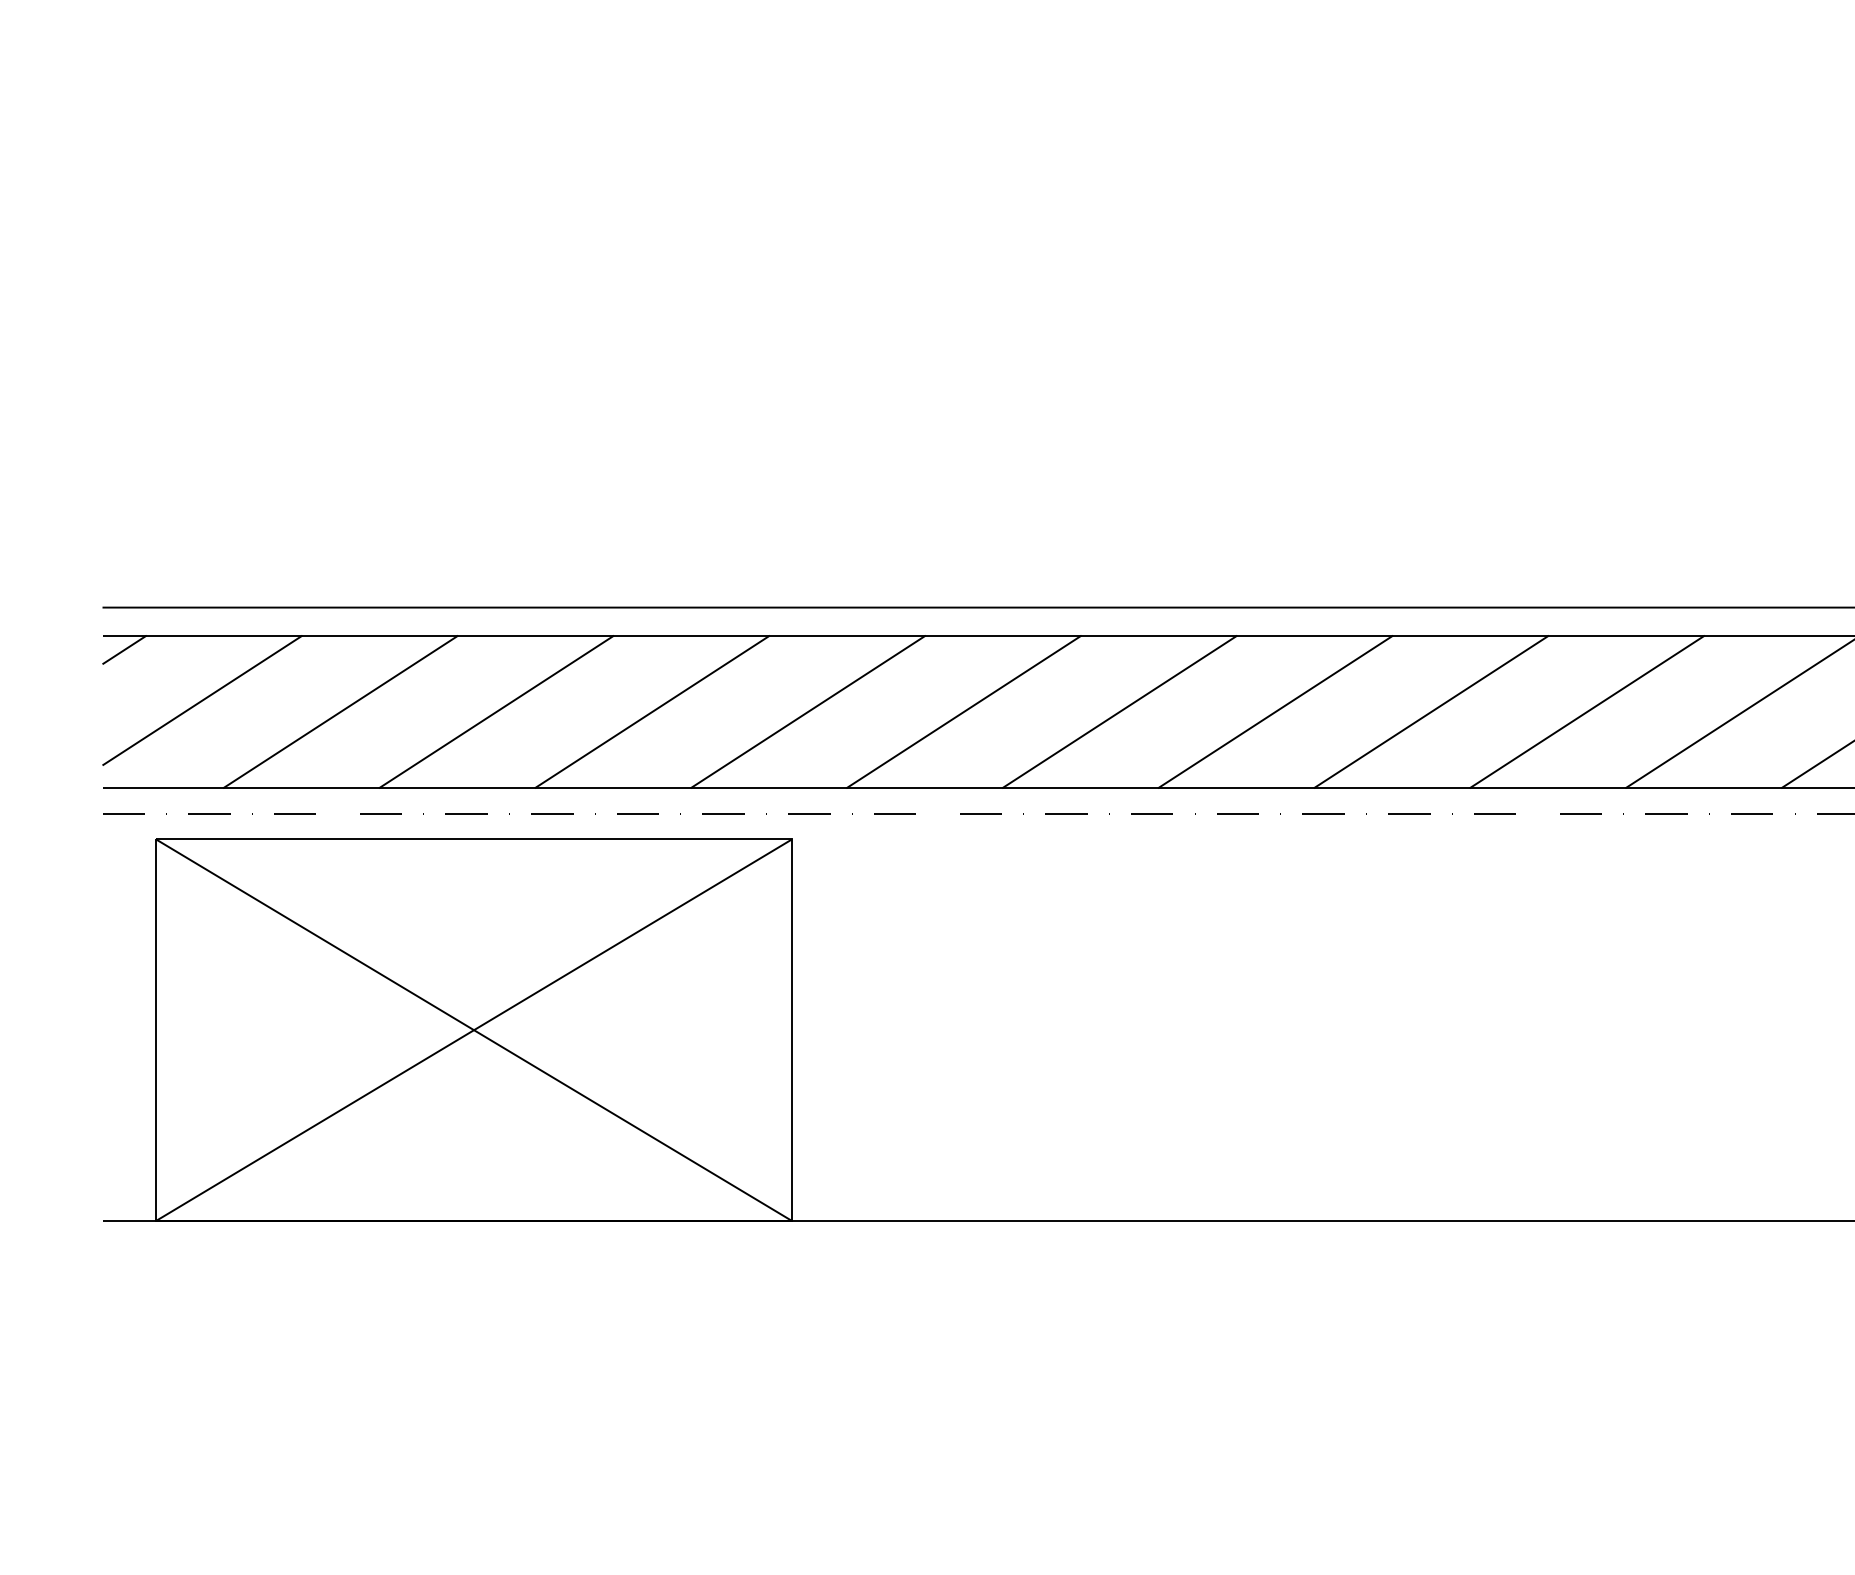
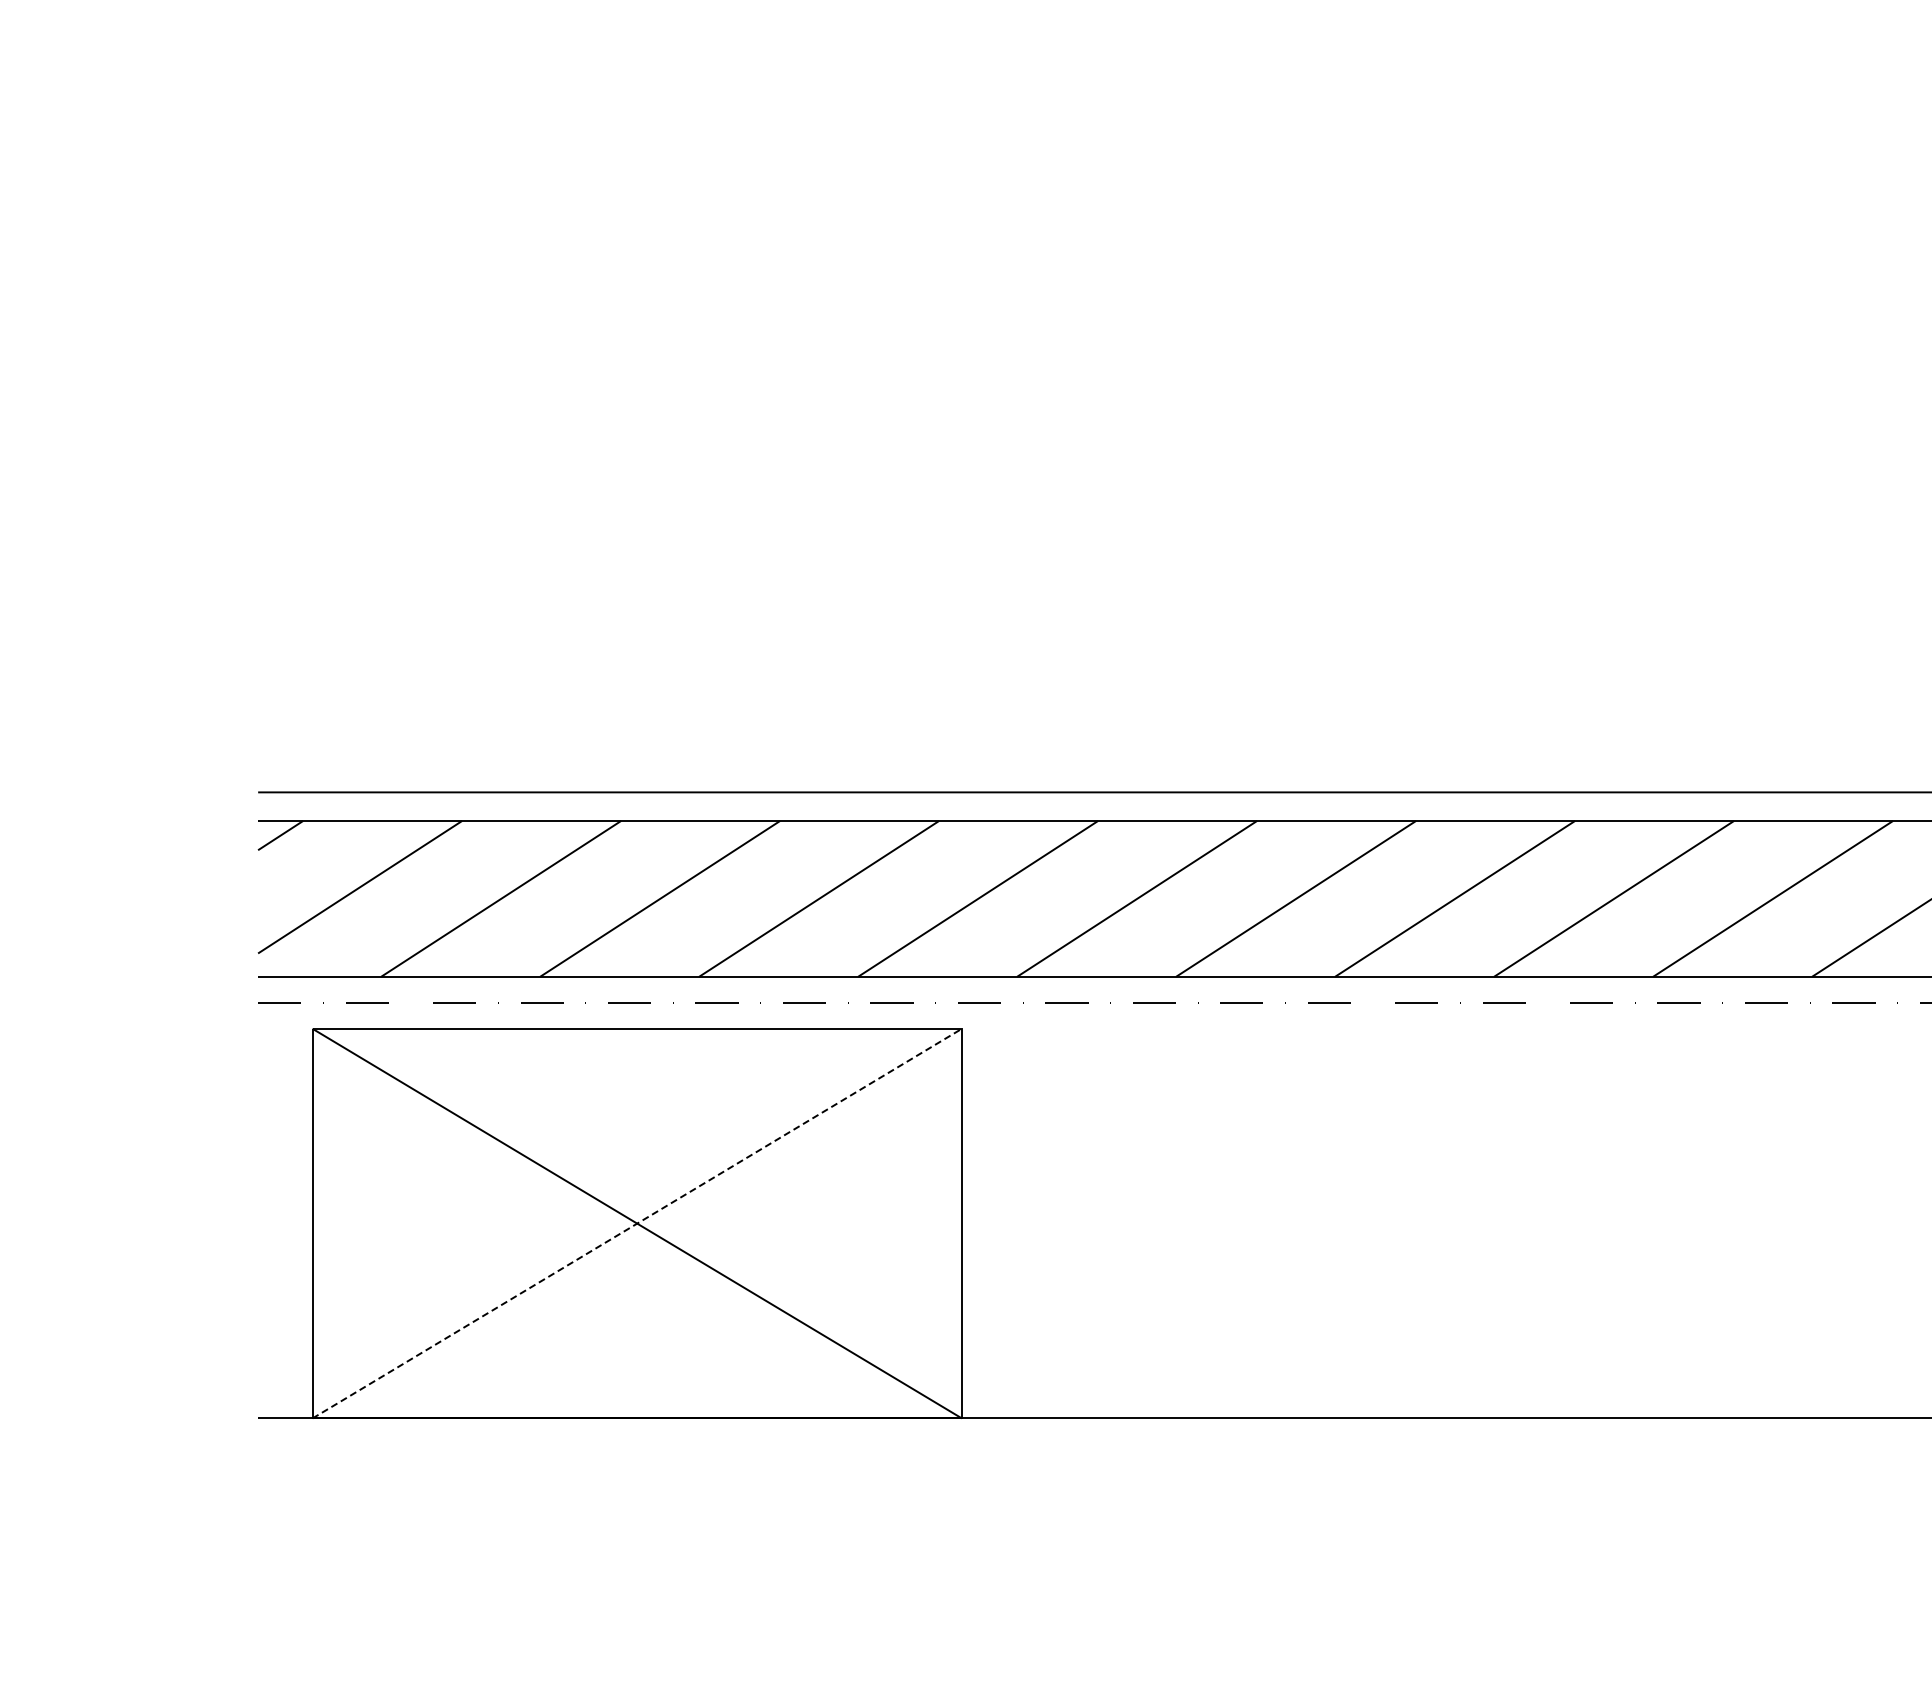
line: (474, 1030) -> (637, 1223), solid -> dashed

